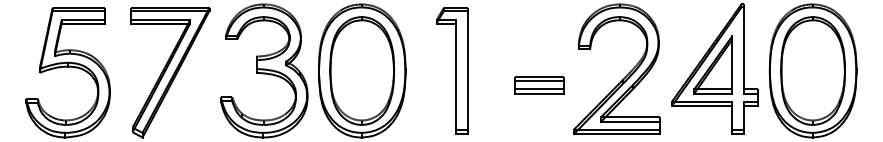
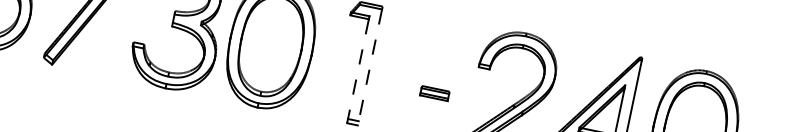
line: (467, 72) -> (369, 67), solid -> dashed
line: (456, 79) -> (358, 71), solid -> dashed
part: (539, 85) -> (434, 93), size x0.6

